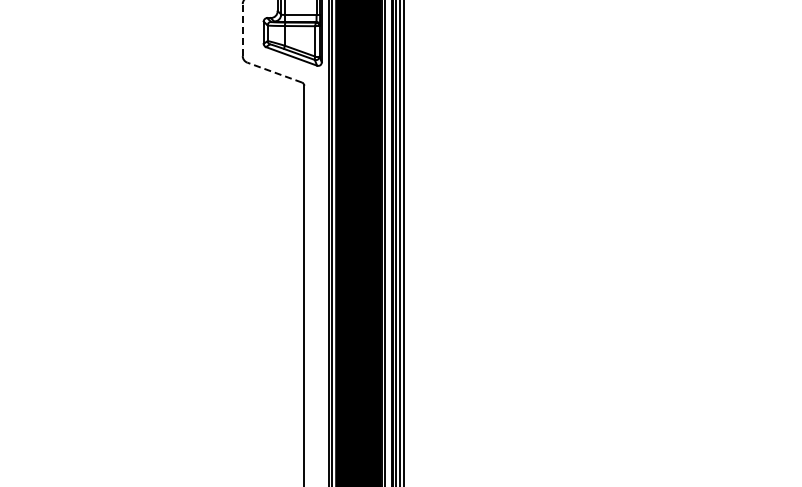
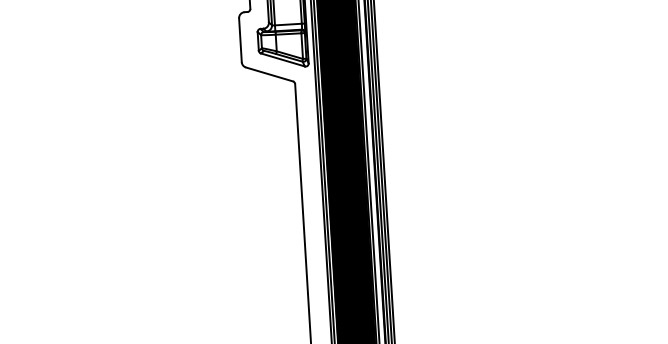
line: (242, 30) -> (240, 40), dashed -> solid
line: (274, 72) -> (269, 74), dashed -> solid

